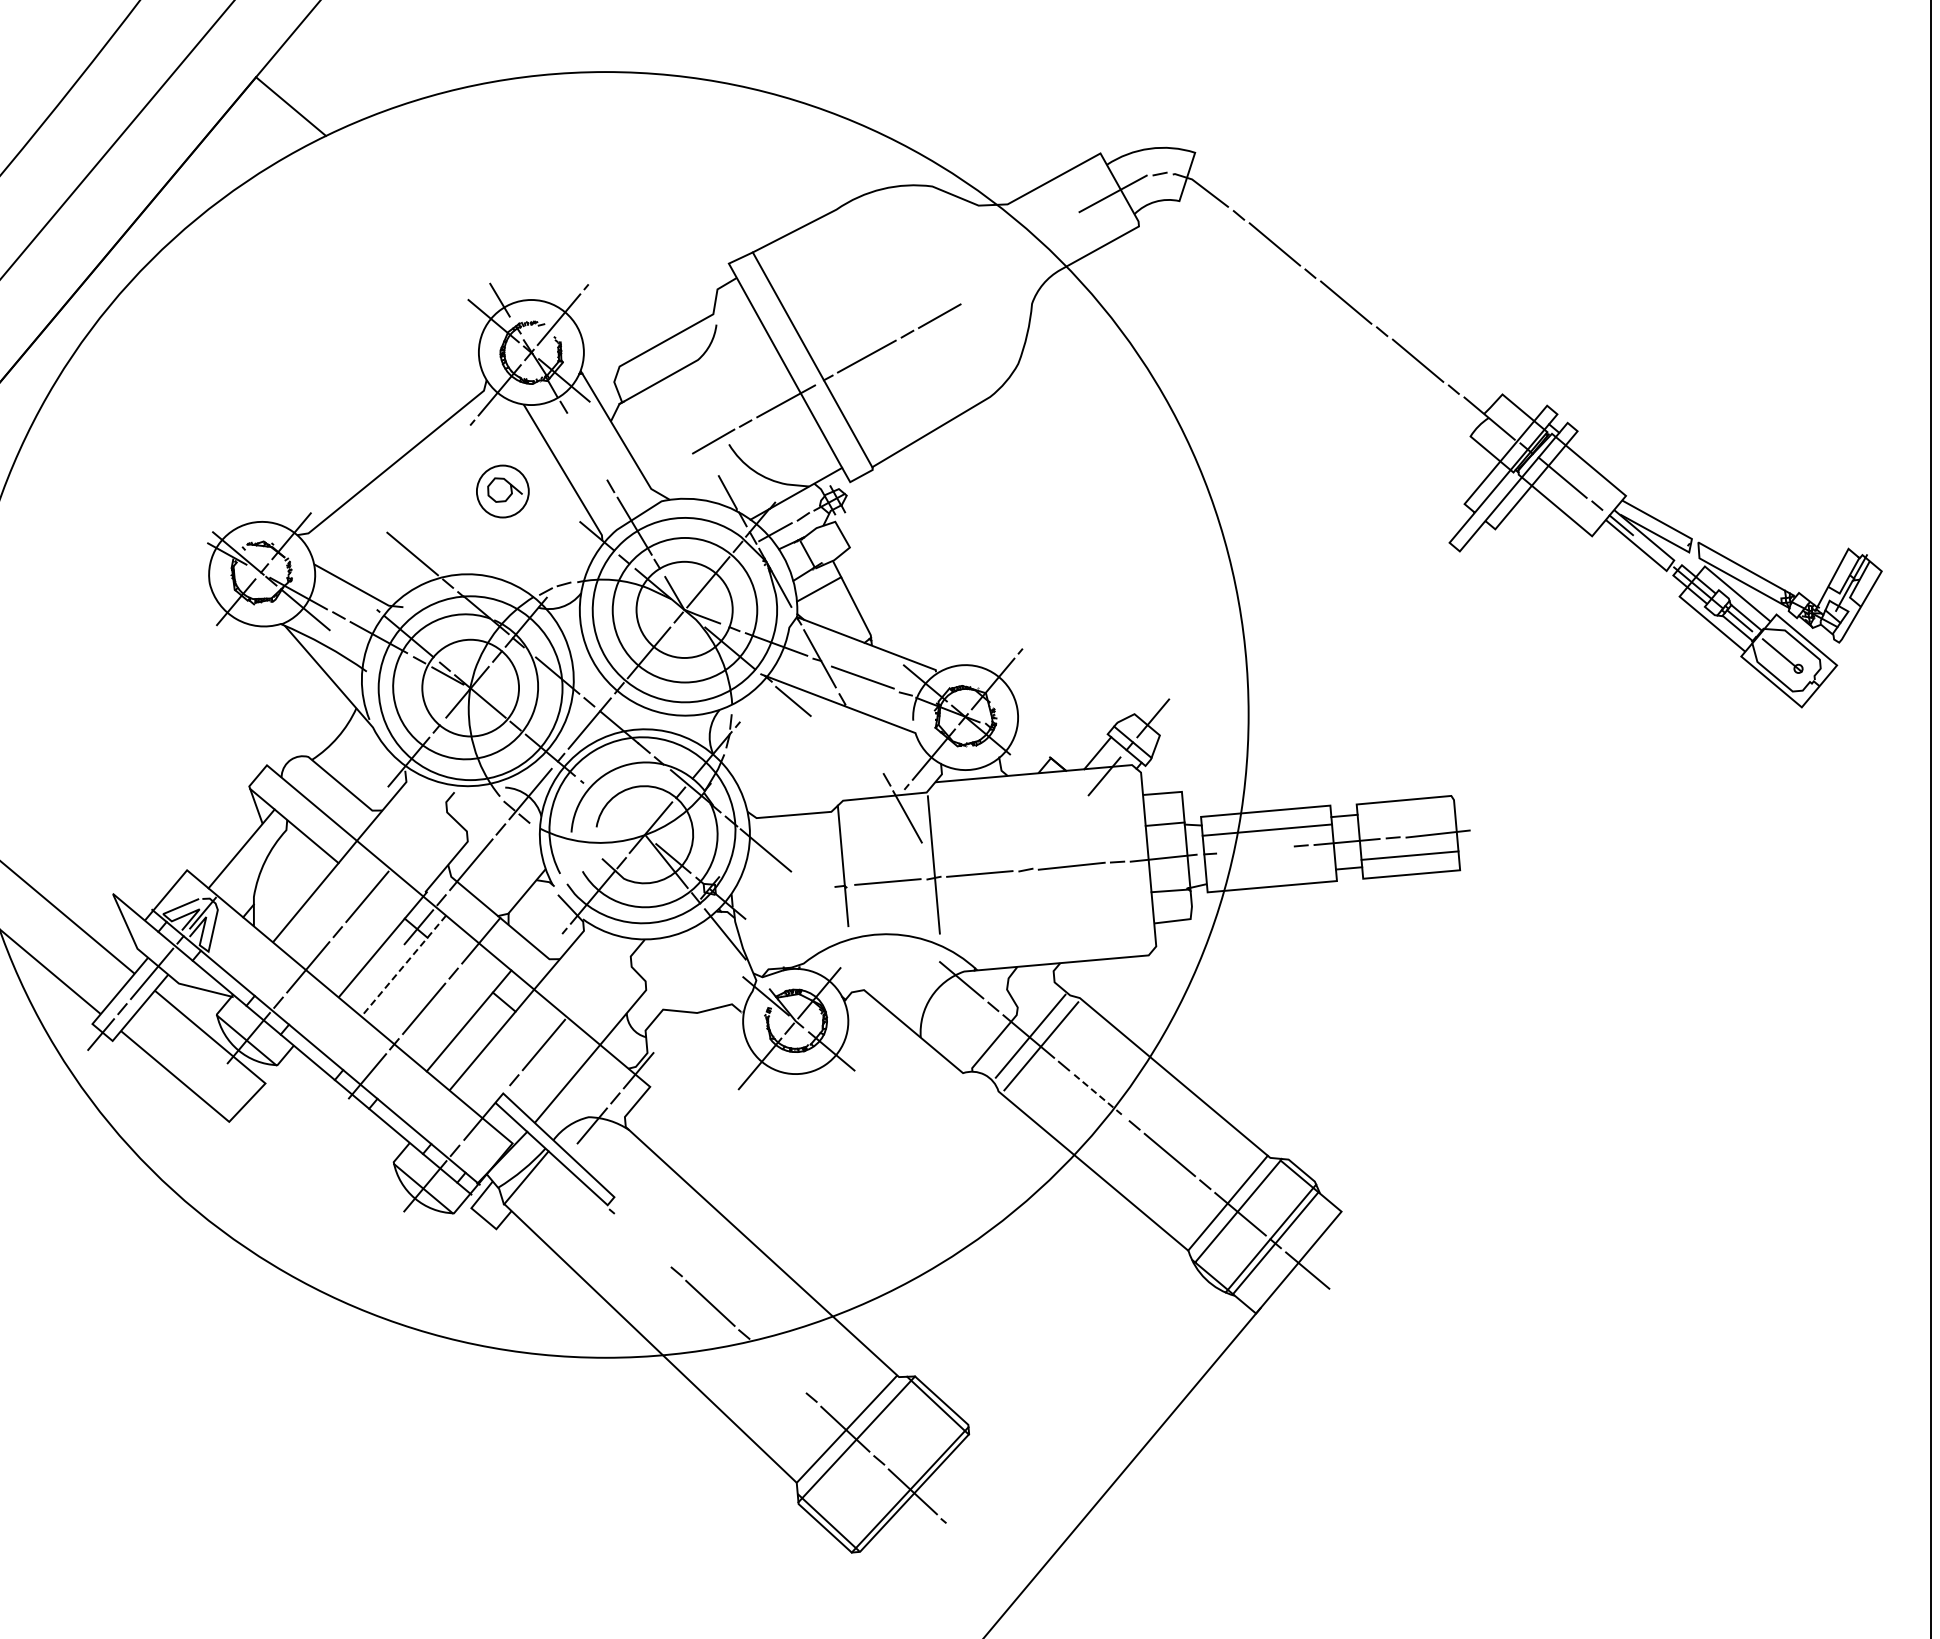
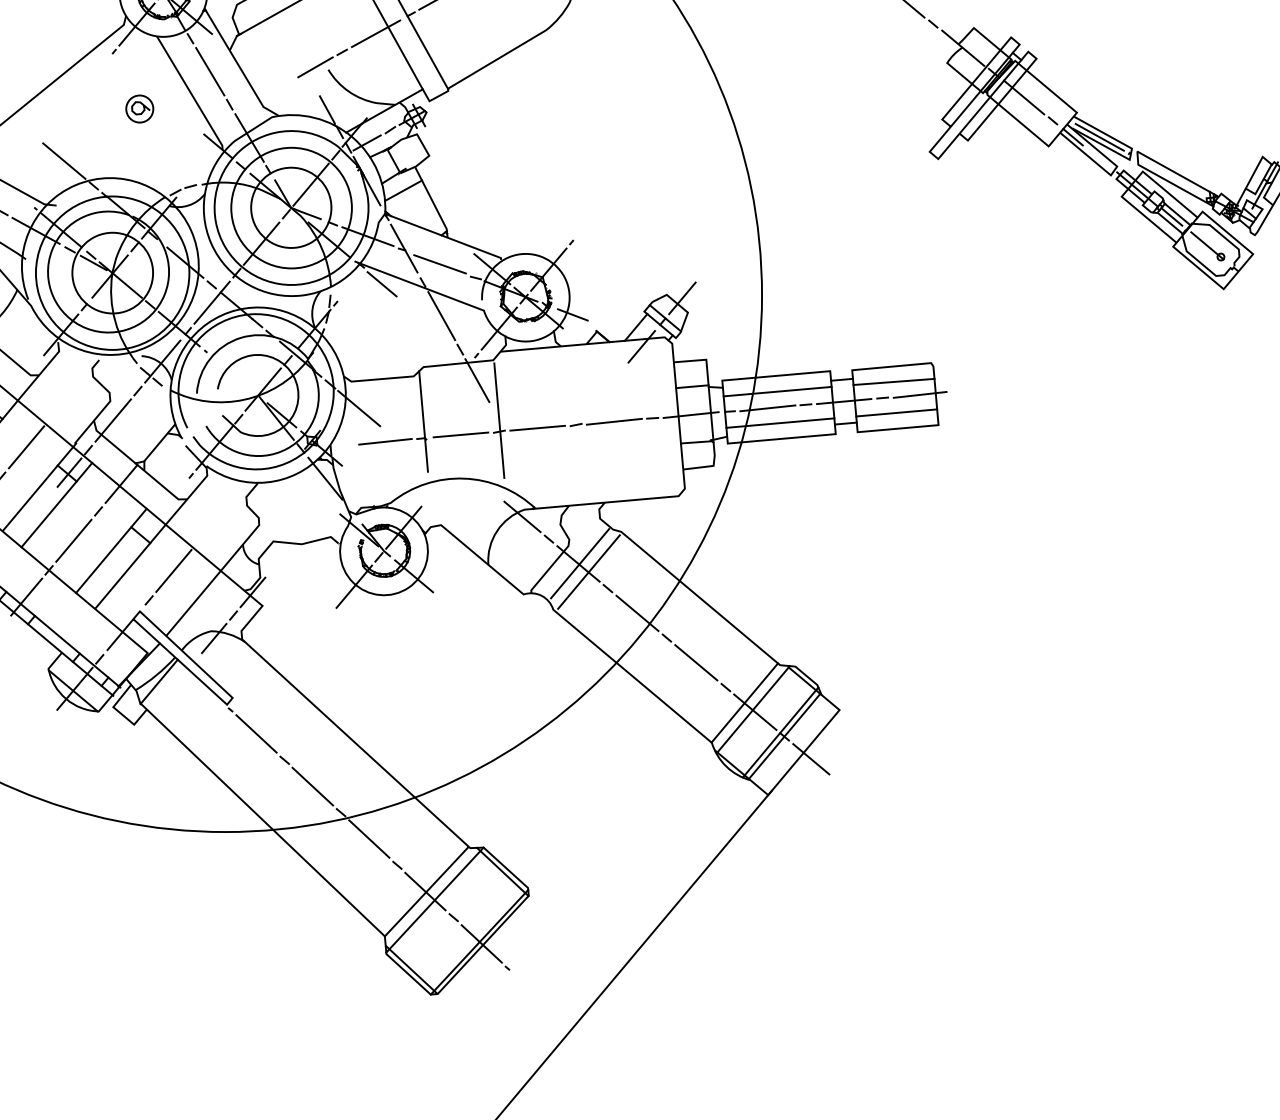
line: (587, 446) -> (210, 71), added
part: (503, 491) -> (140, 109), size x0.62
line: (1653, 525) -> (1099, 137), added
line: (1021, 737) -> (572, 314), added
line: (864, 739) -> (441, 316), added
line: (1406, 818) -> (893, 381), added
line: (1255, 849) -> (767, 407), added
line: (1270, 867) -> (780, 422), added
line: (796, 889) -> (384, 441), added
line: (403, 966) -> (56, 505), dashed -> solid
line: (1099, 1095) -> (637, 613), dashed -> solid
line: (642, 1239) -> (256, 733), added
line: (778, 1365) -> (369, 838), added

